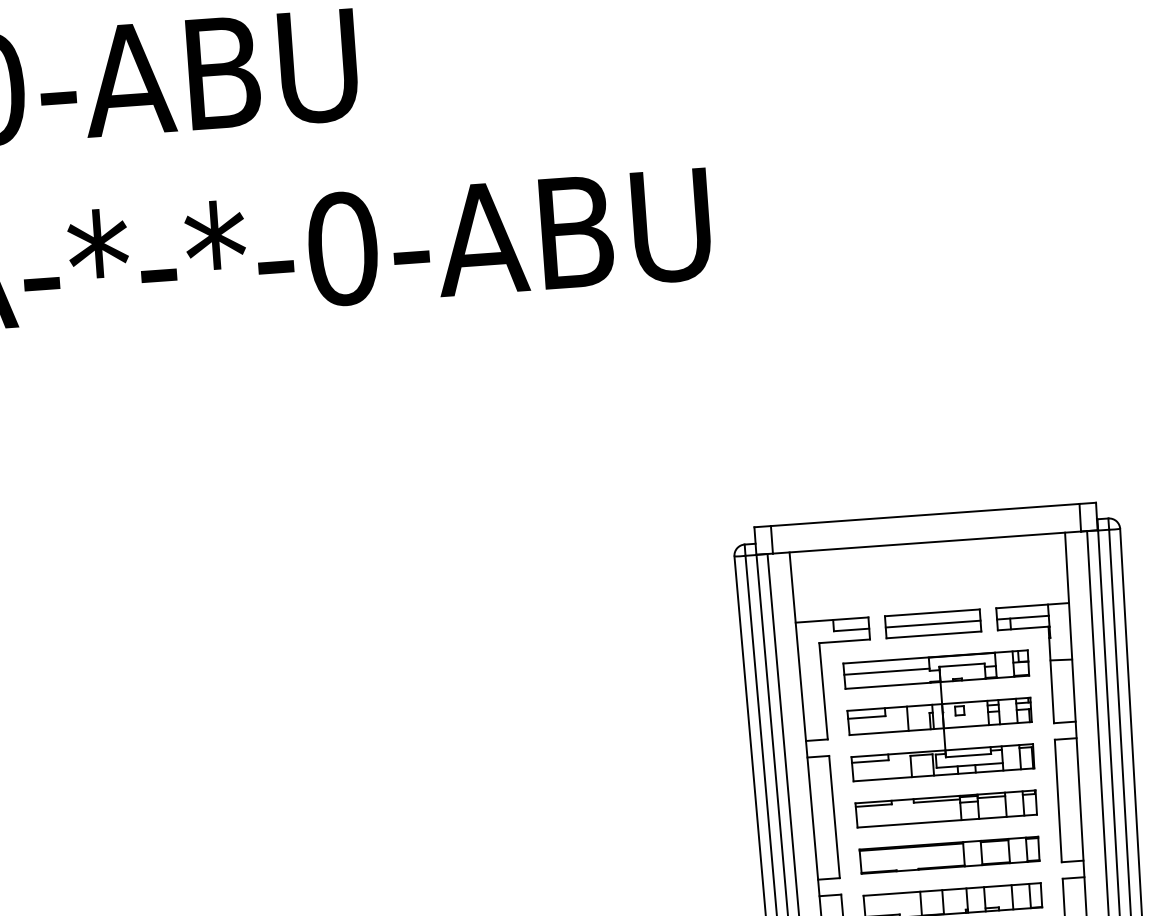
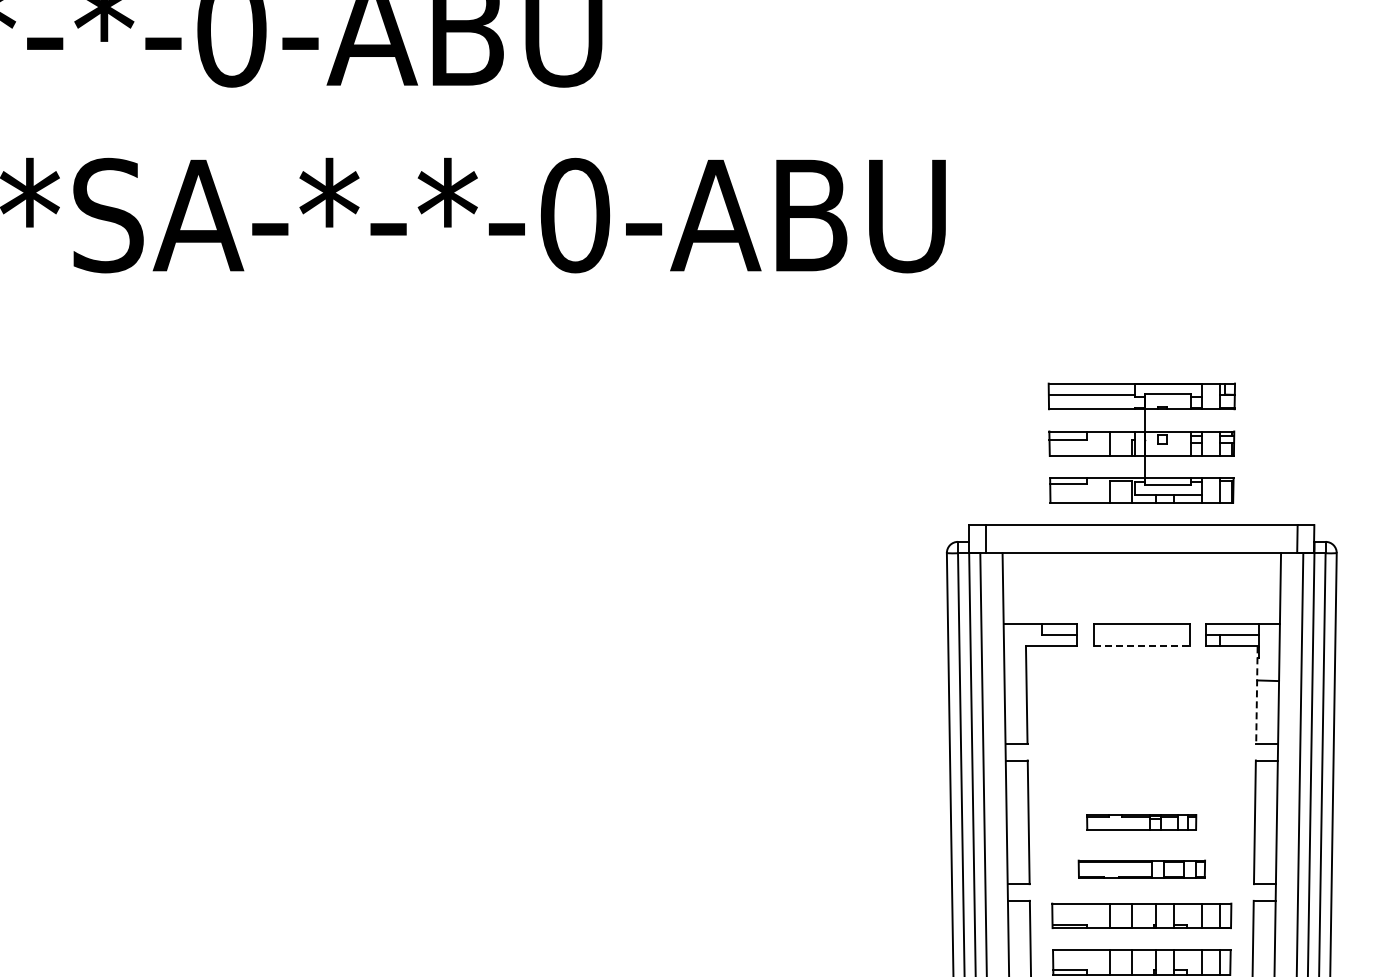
line: (932, 624) -> (1141, 635), removed
line: (933, 635) -> (1141, 646), solid -> dashed
line: (1050, 675) -> (1256, 695), solid -> dashed
part: (939, 715) -> (1141, 442), moved
part: (946, 809) -> (1141, 822), size x0.6
part: (949, 855) -> (1141, 869), size x0.7

